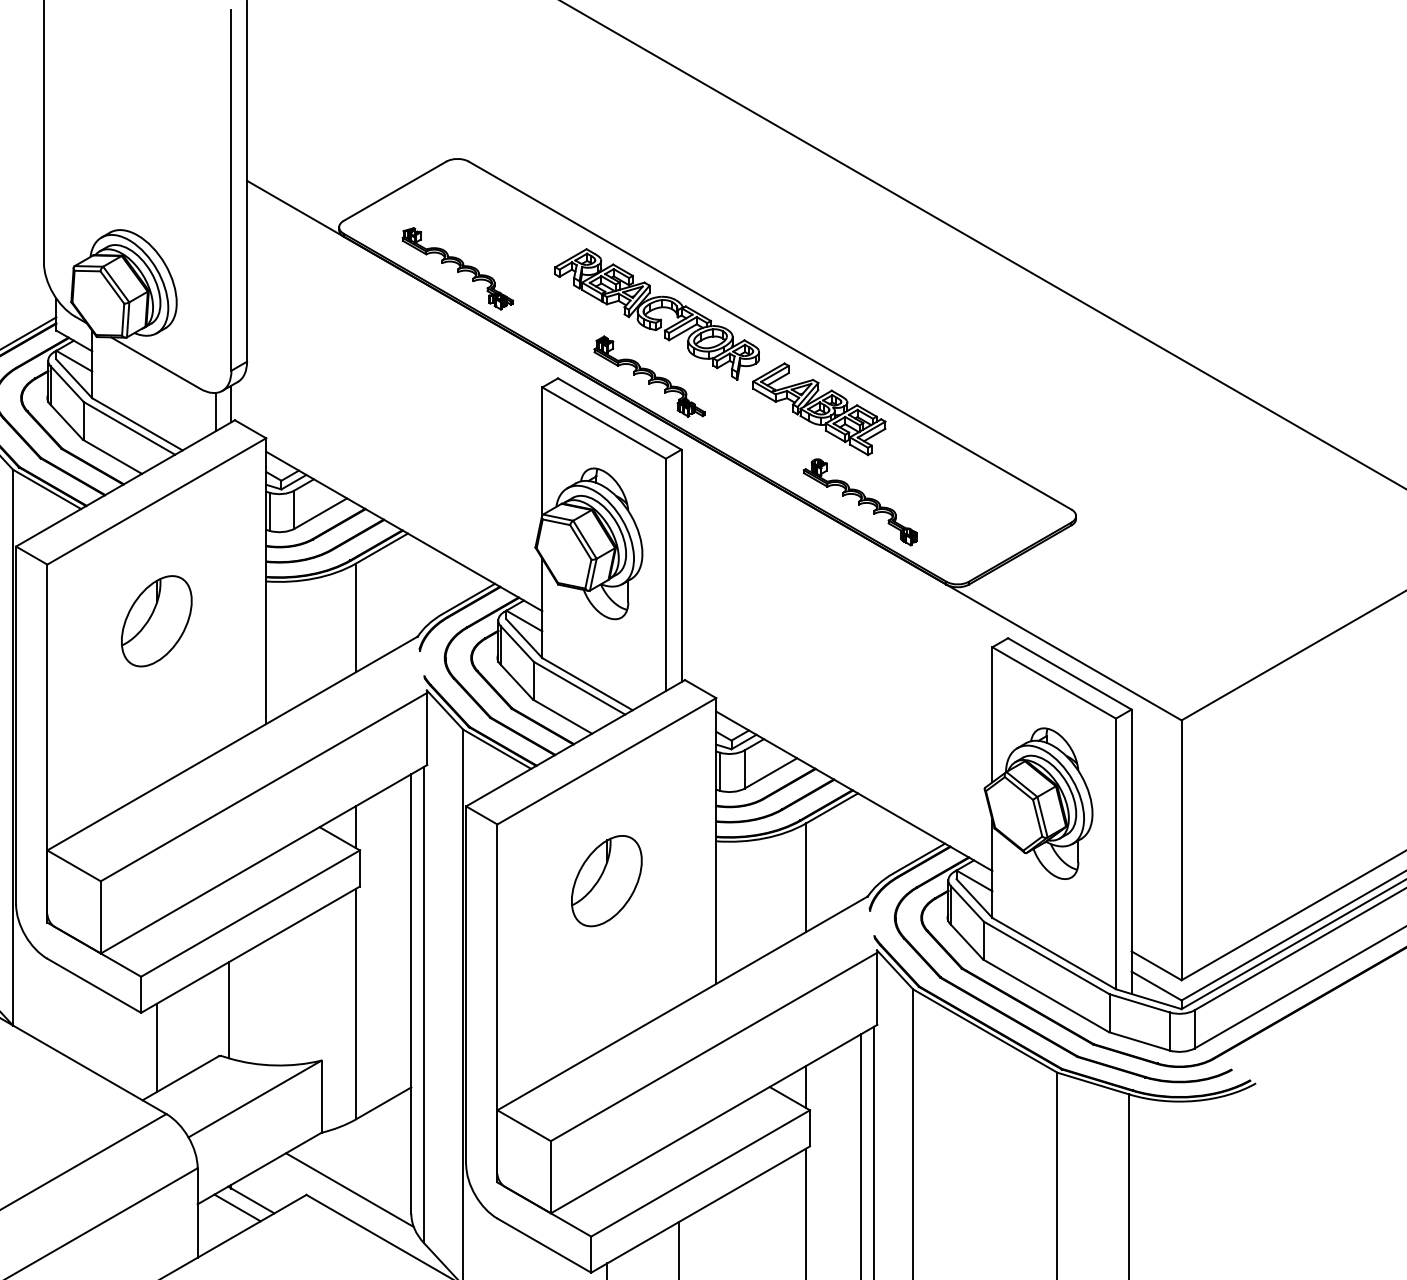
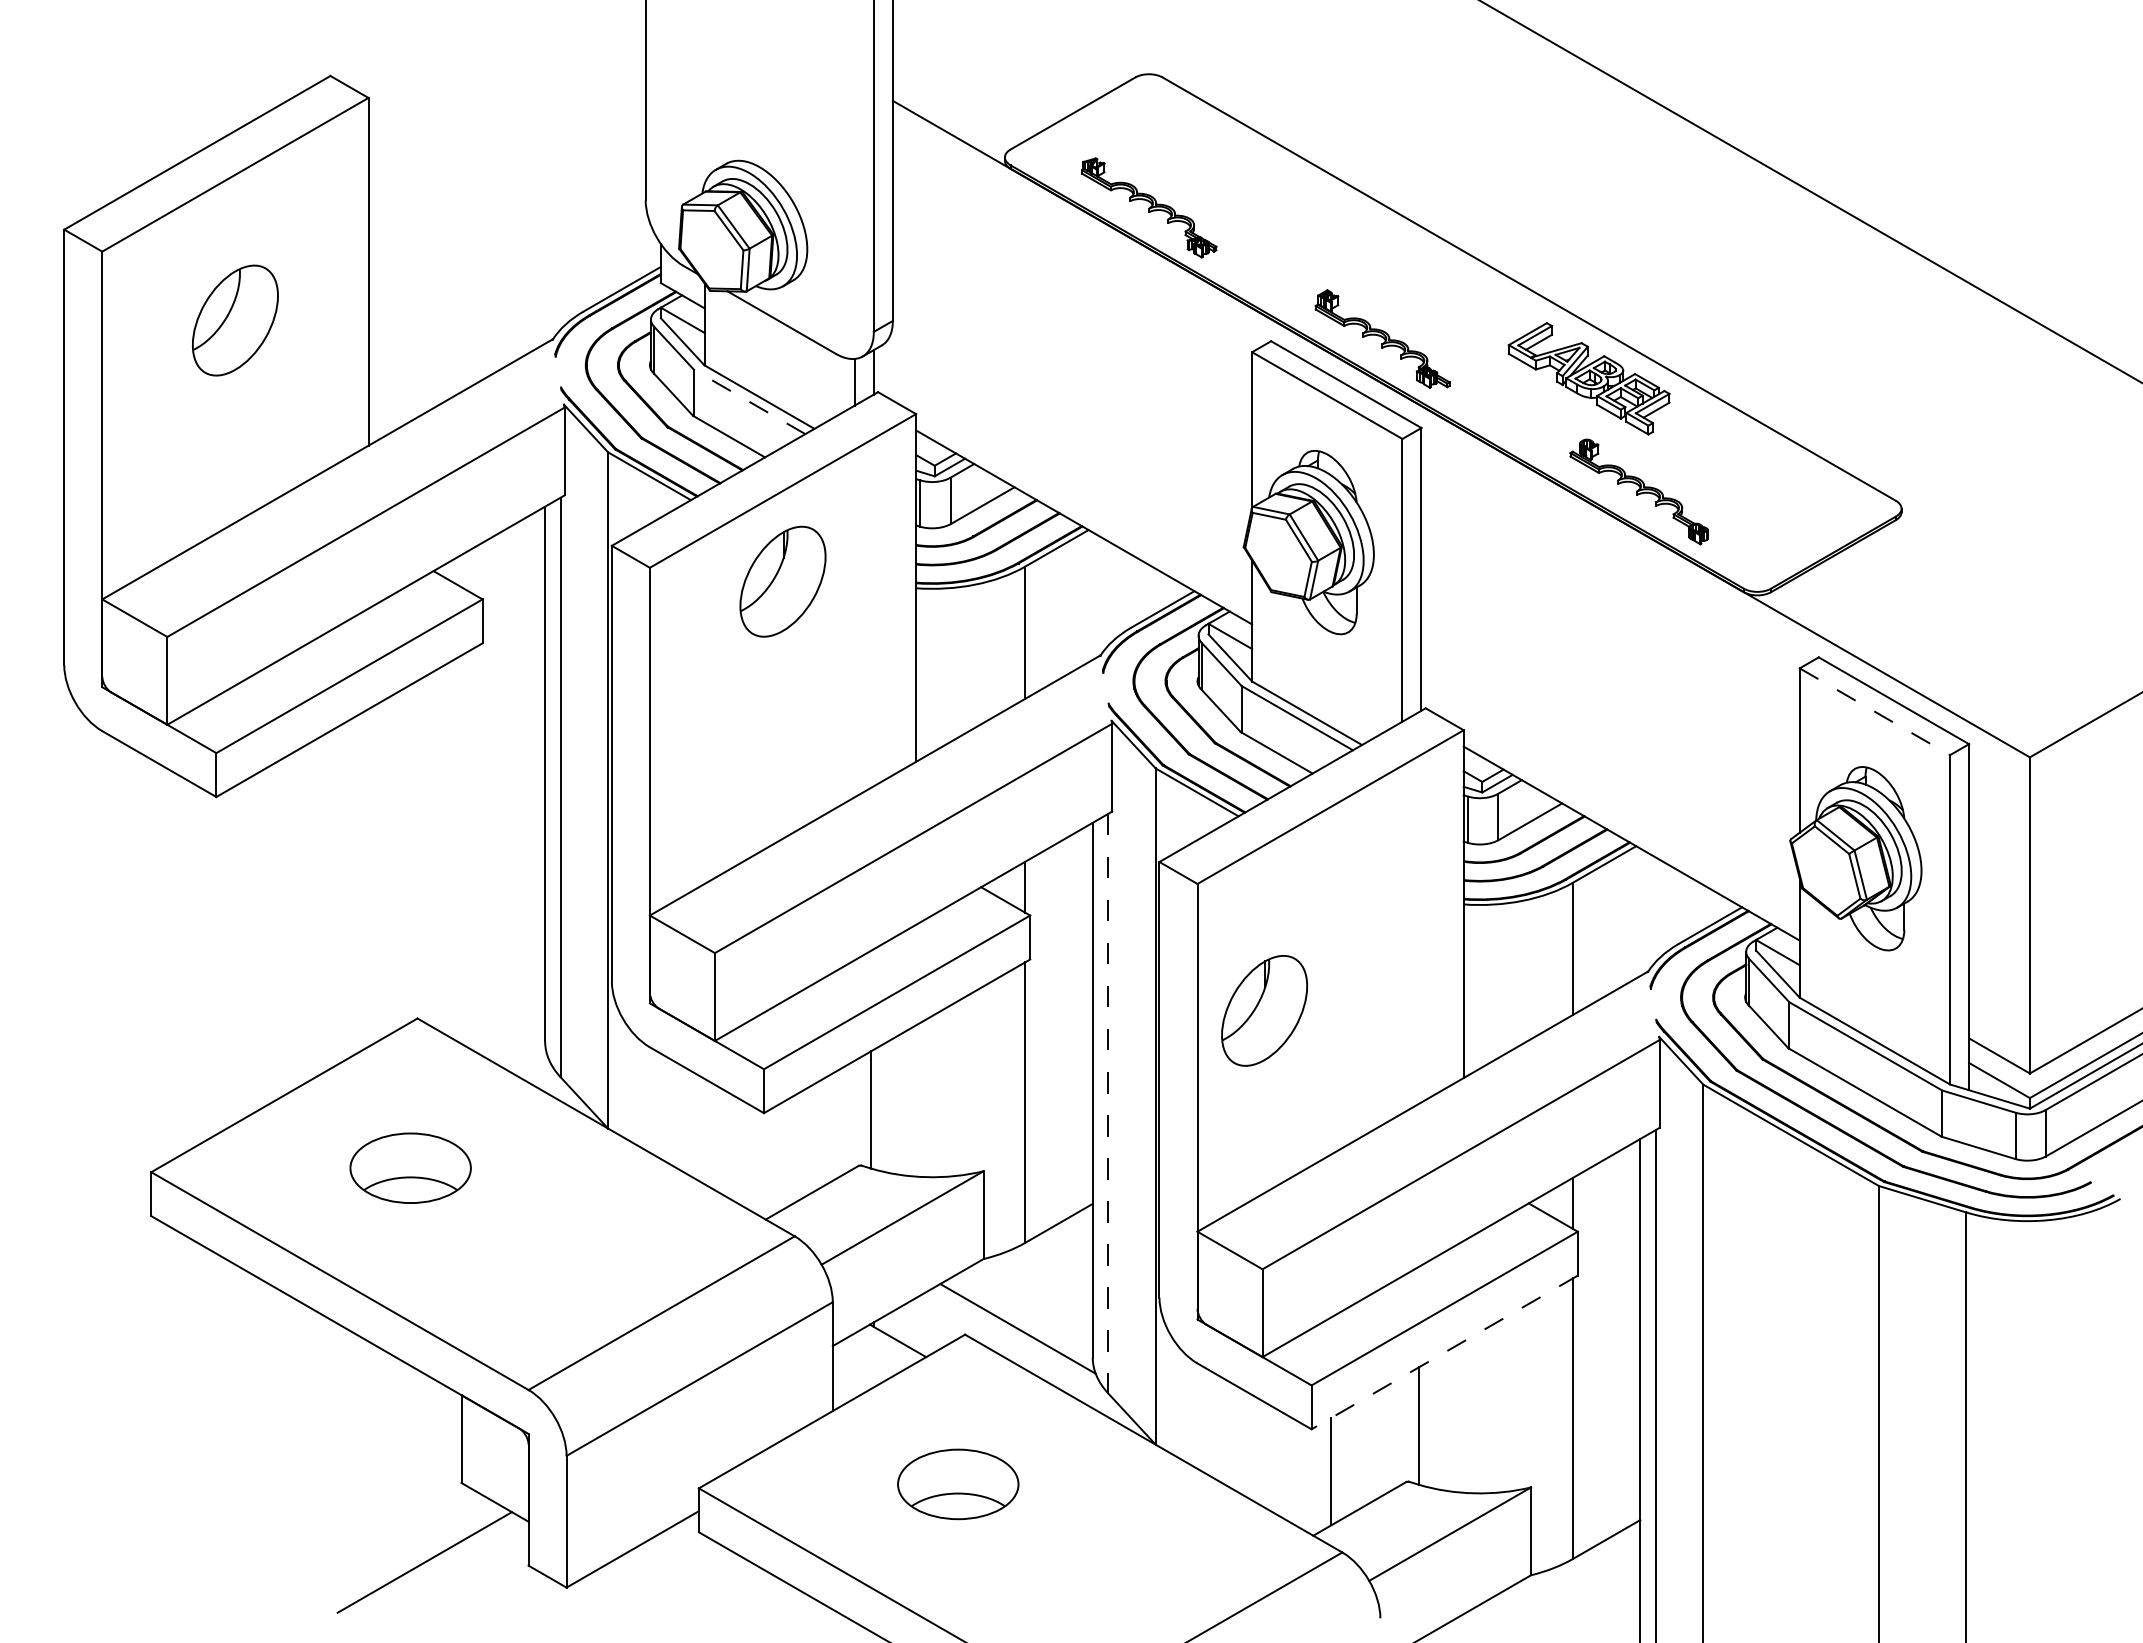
part: (656, 314) -> (1391, 263), removed
line: (129, 427) -> (749, 401), solid -> dashed
part: (156, 621) -> (782, 581), moved
line: (1053, 682) -> (1874, 711), solid -> dashed
part: (606, 880) -> (1264, 1010), moved
line: (424, 1004) -> (1108, 1103), solid -> dashed
line: (157, 1047) -> (783, 1155), removed
line: (237, 1207) -> (881, 1350), removed
line: (700, 1209) -> (1444, 1352), solid -> dashed

